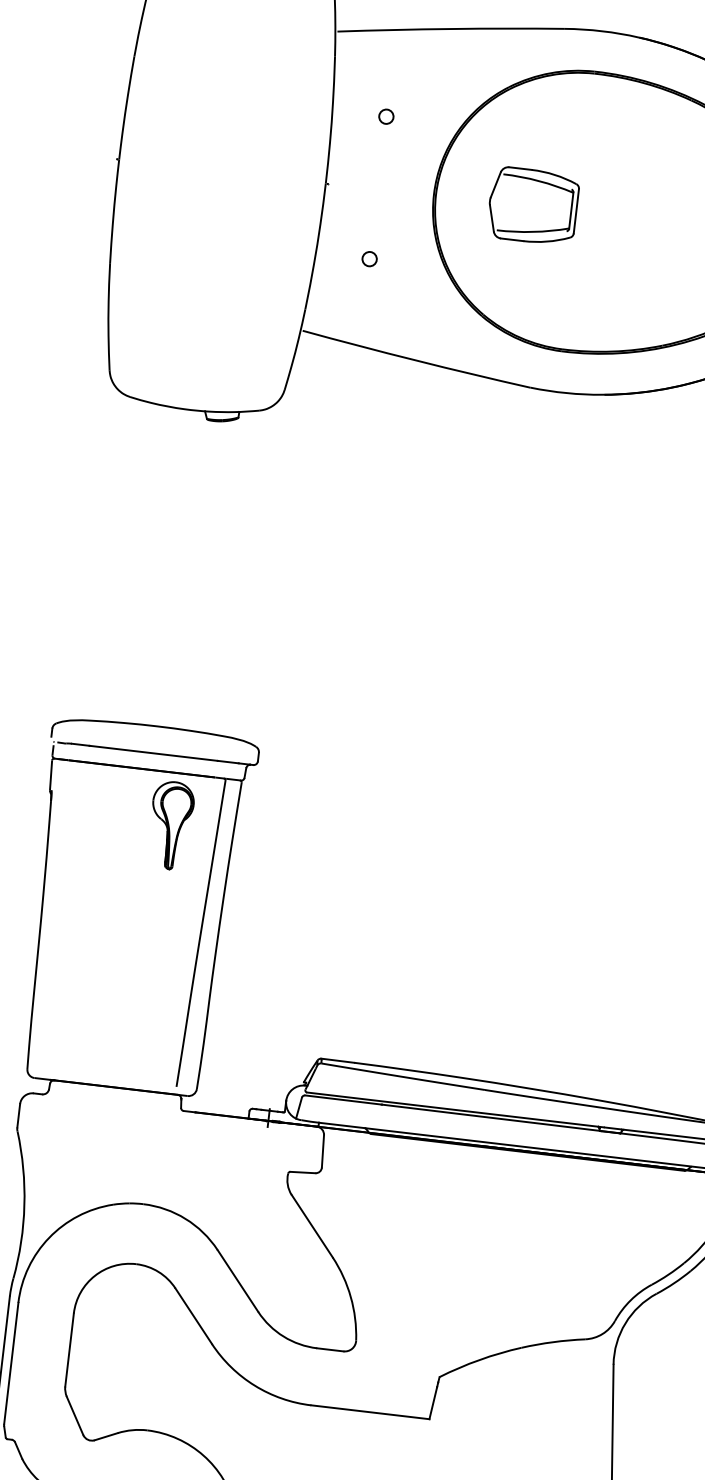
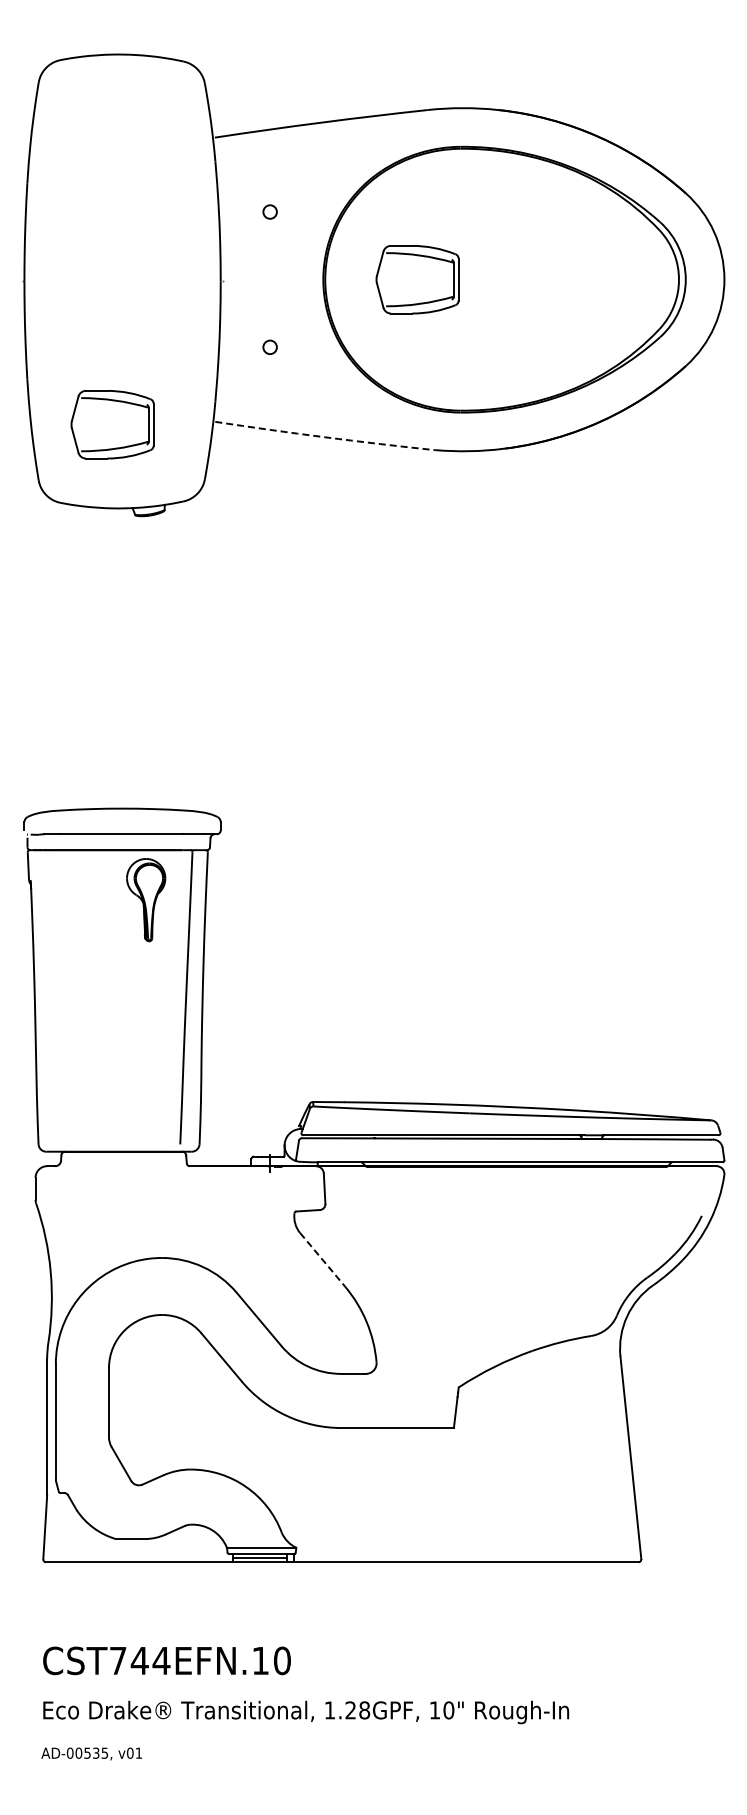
part: (194, 320) -> (112, 424), added
arc: (416, 360) -> (325, 437), solid -> dashed
line: (312, 1226) -> (323, 1260), solid -> dashed

